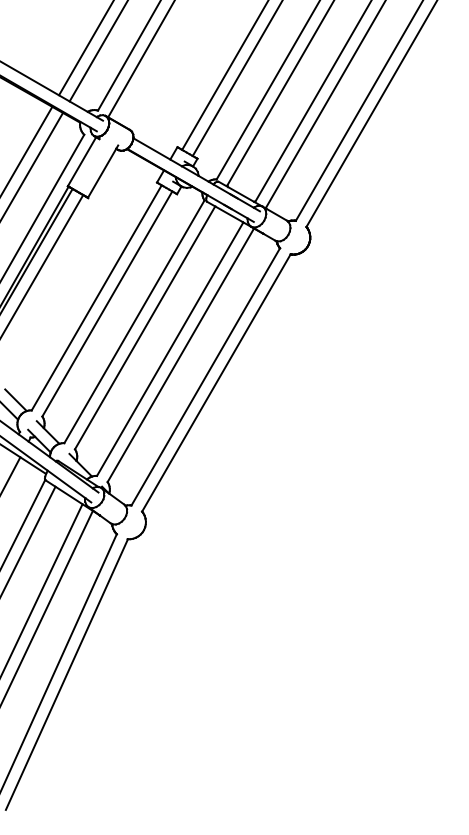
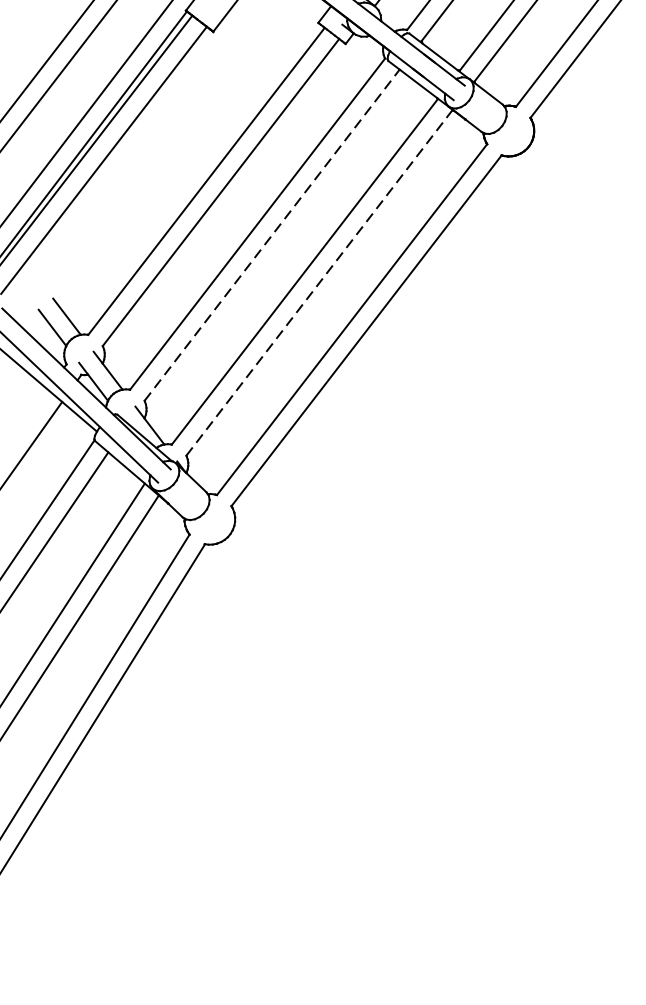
line: (145, 327) -> (272, 234), solid -> dashed
line: (181, 355) -> (320, 283), solid -> dashed

